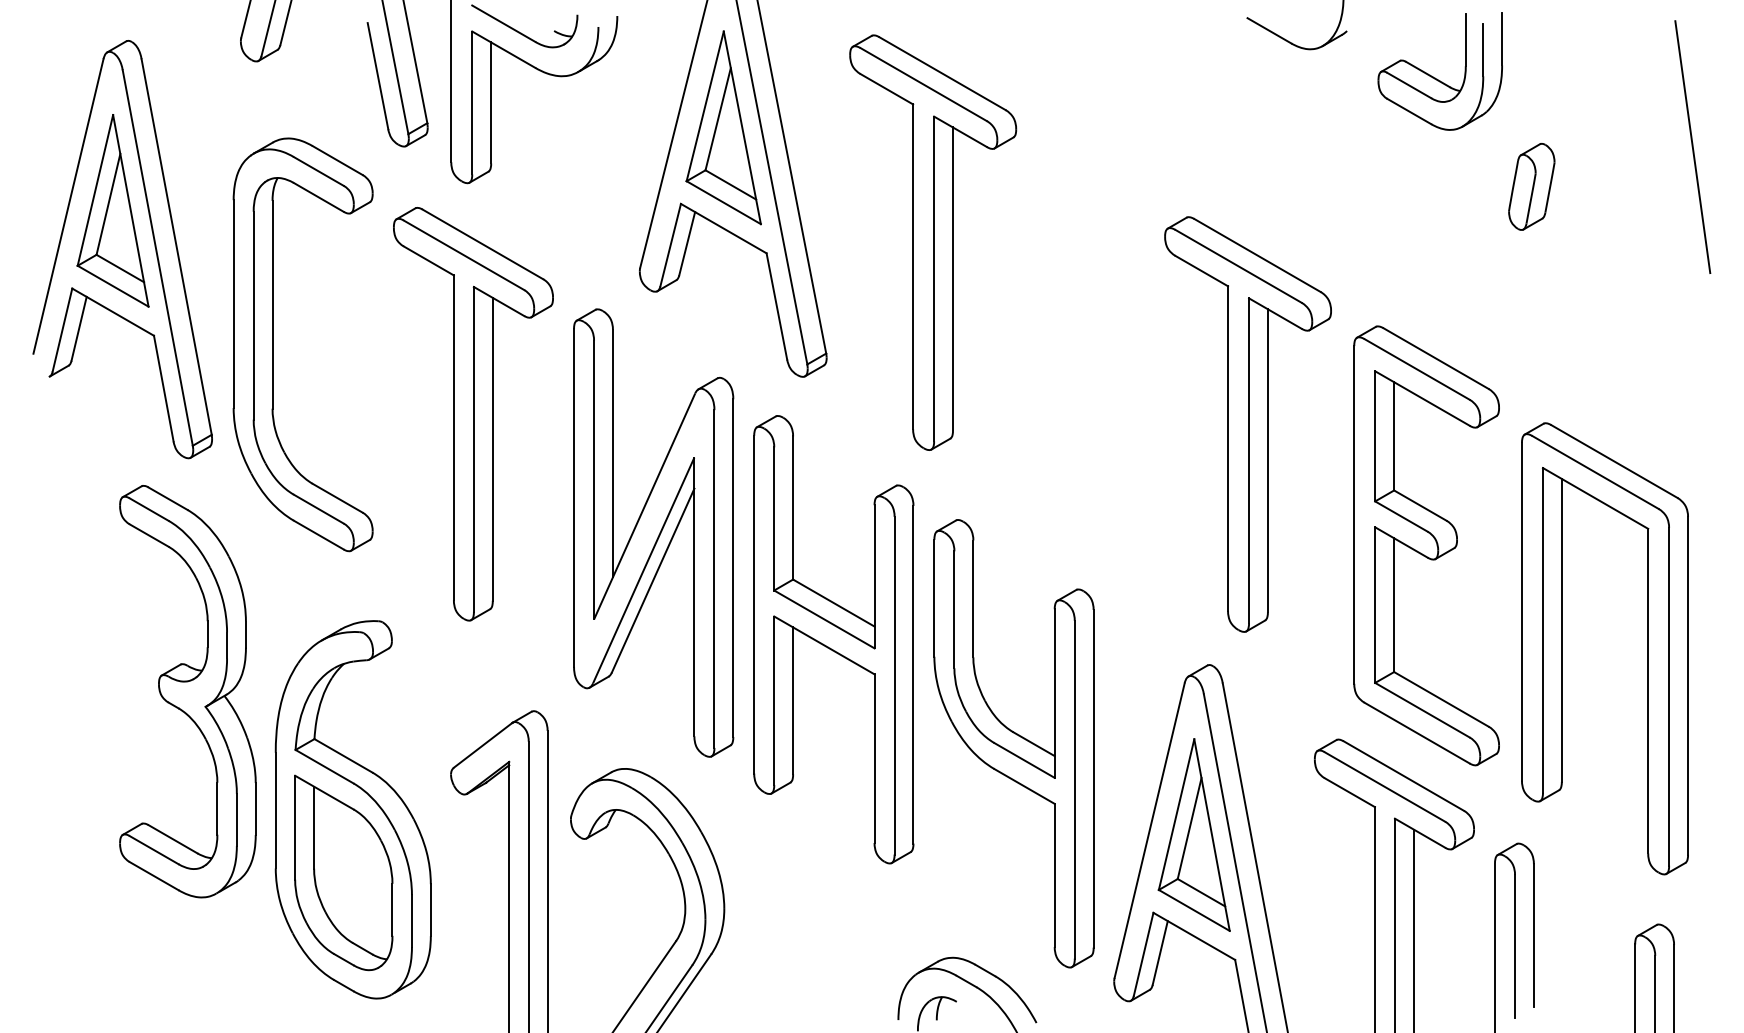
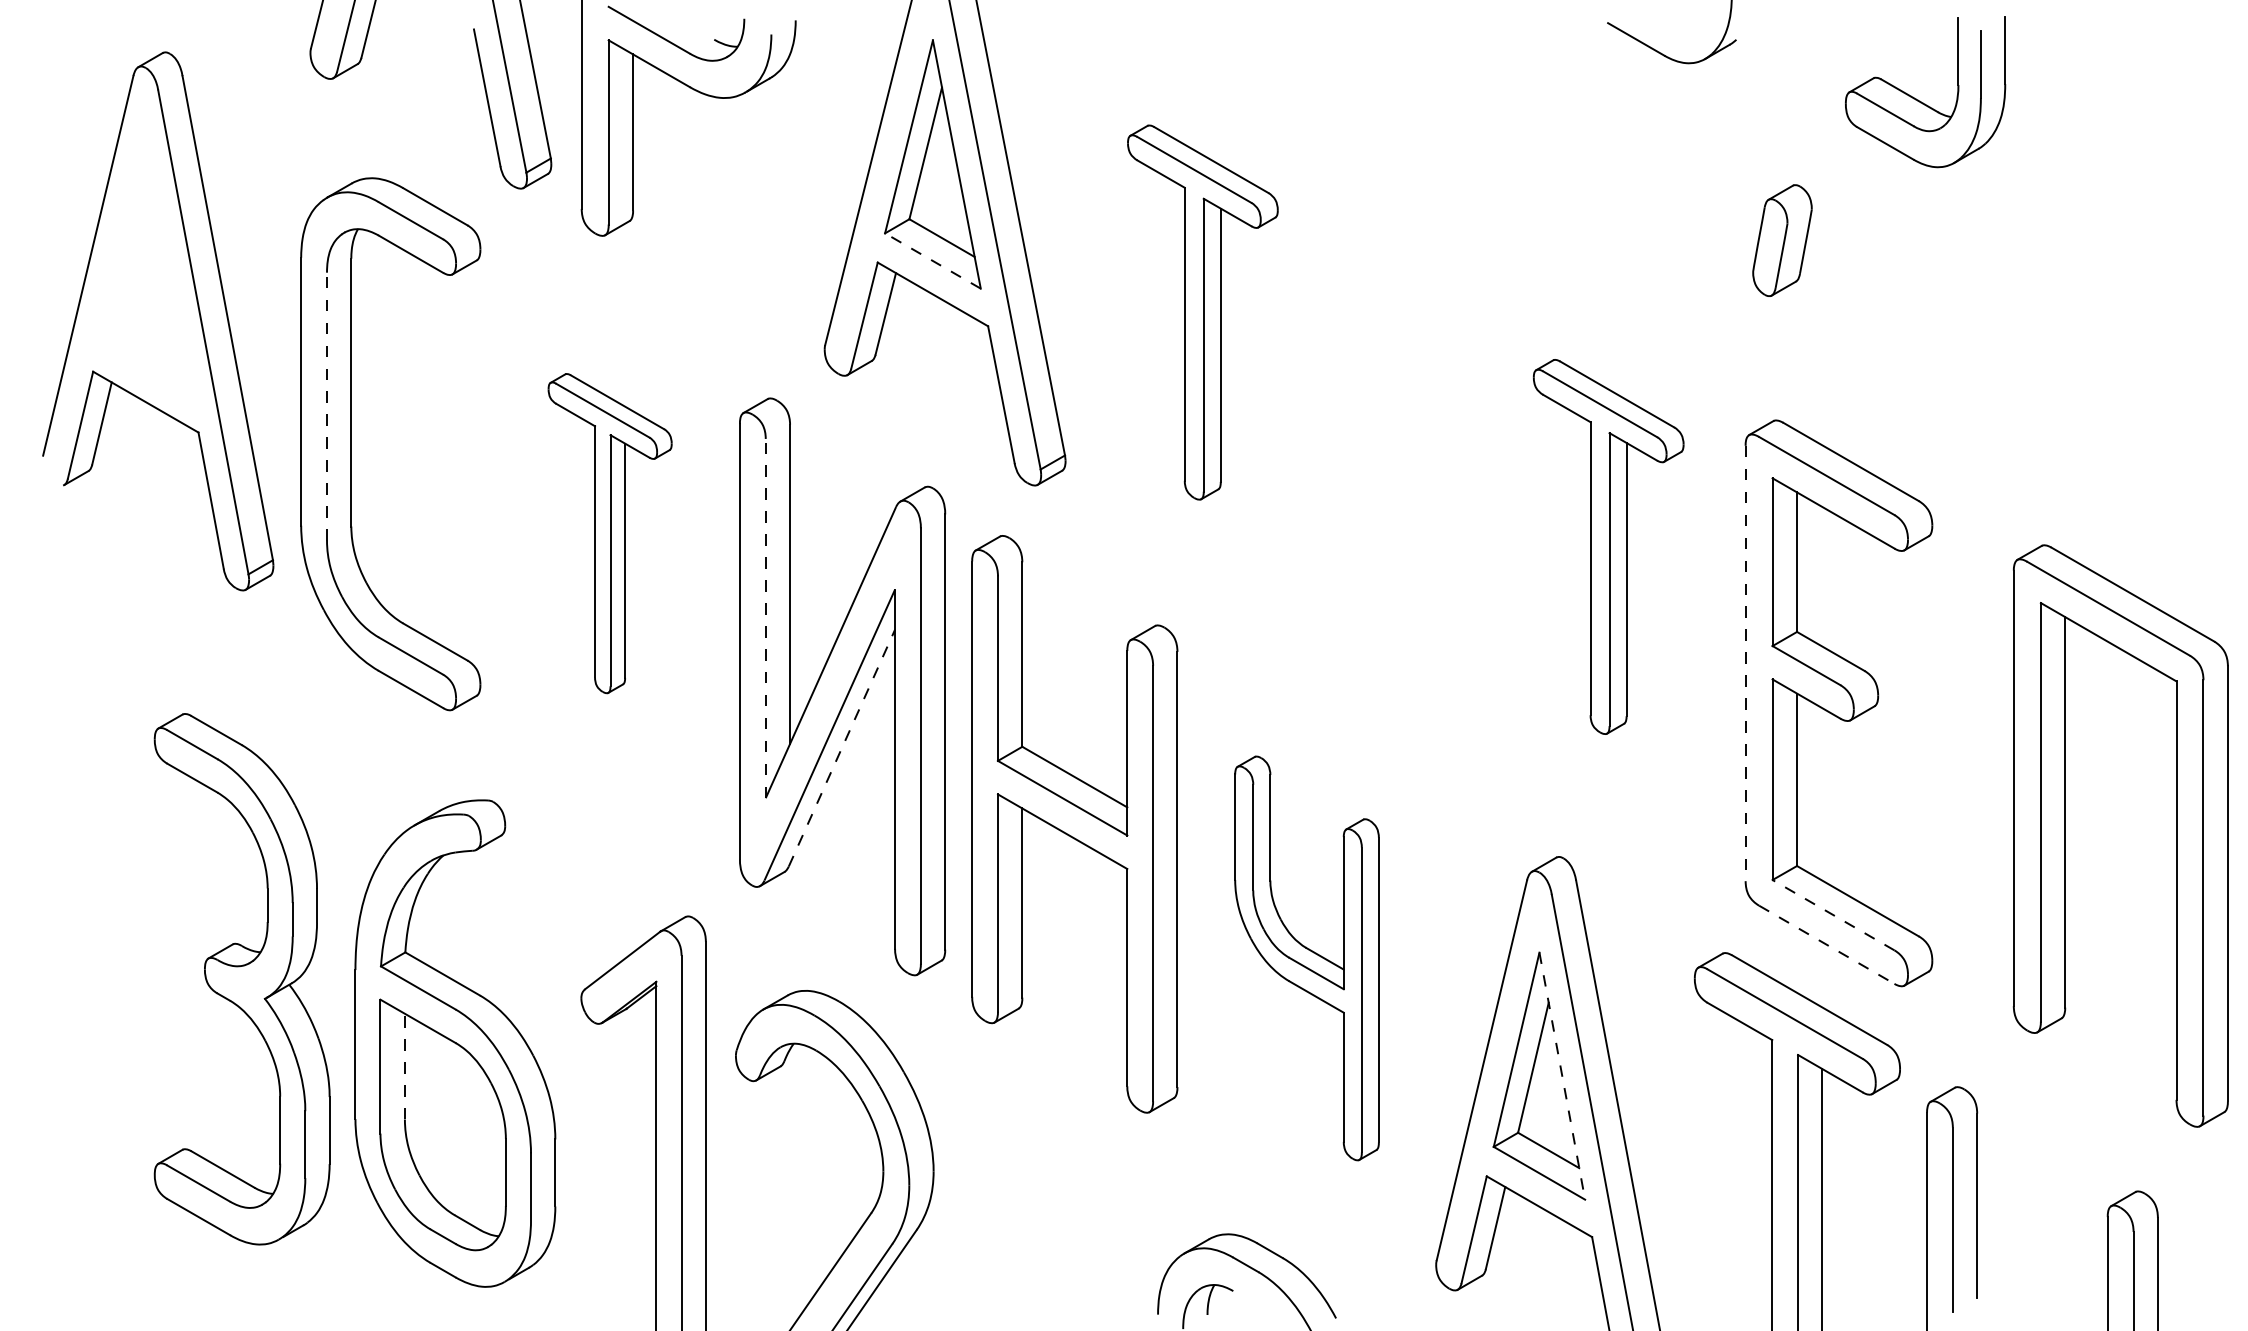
part: (1437, 78) -> (1921, 101), moved
line: (1692, 147) -> (2181, 189), removed
part: (1531, 186) -> (1782, 240), moved
line: (723, 202) -> (932, 260), solid -> dashed
part: (112, 210) -> (145, 271), removed
part: (932, 242) -> (1202, 312), size x0.7
line: (254, 315) -> (327, 406), solid -> dashed
part: (472, 414) -> (609, 533), size x0.6
part: (1247, 424) -> (1608, 546), size x0.7
line: (593, 480) -> (765, 618), solid -> dashed
line: (1354, 514) -> (1745, 663), solid -> dashed
line: (652, 580) -> (841, 748), solid -> dashed
part: (1562, 648) -> (2065, 835), moved
part: (187, 691) -> (241, 979), moved
line: (1422, 709) -> (1833, 914), solid -> dashed
line: (1417, 733) -> (1827, 945), solid -> dashed
part: (1013, 743) -> (1306, 958), size x0.7
line: (313, 827) -> (404, 1066), solid -> dashed
line: (1212, 835) -> (1562, 1076), solid -> dashed

